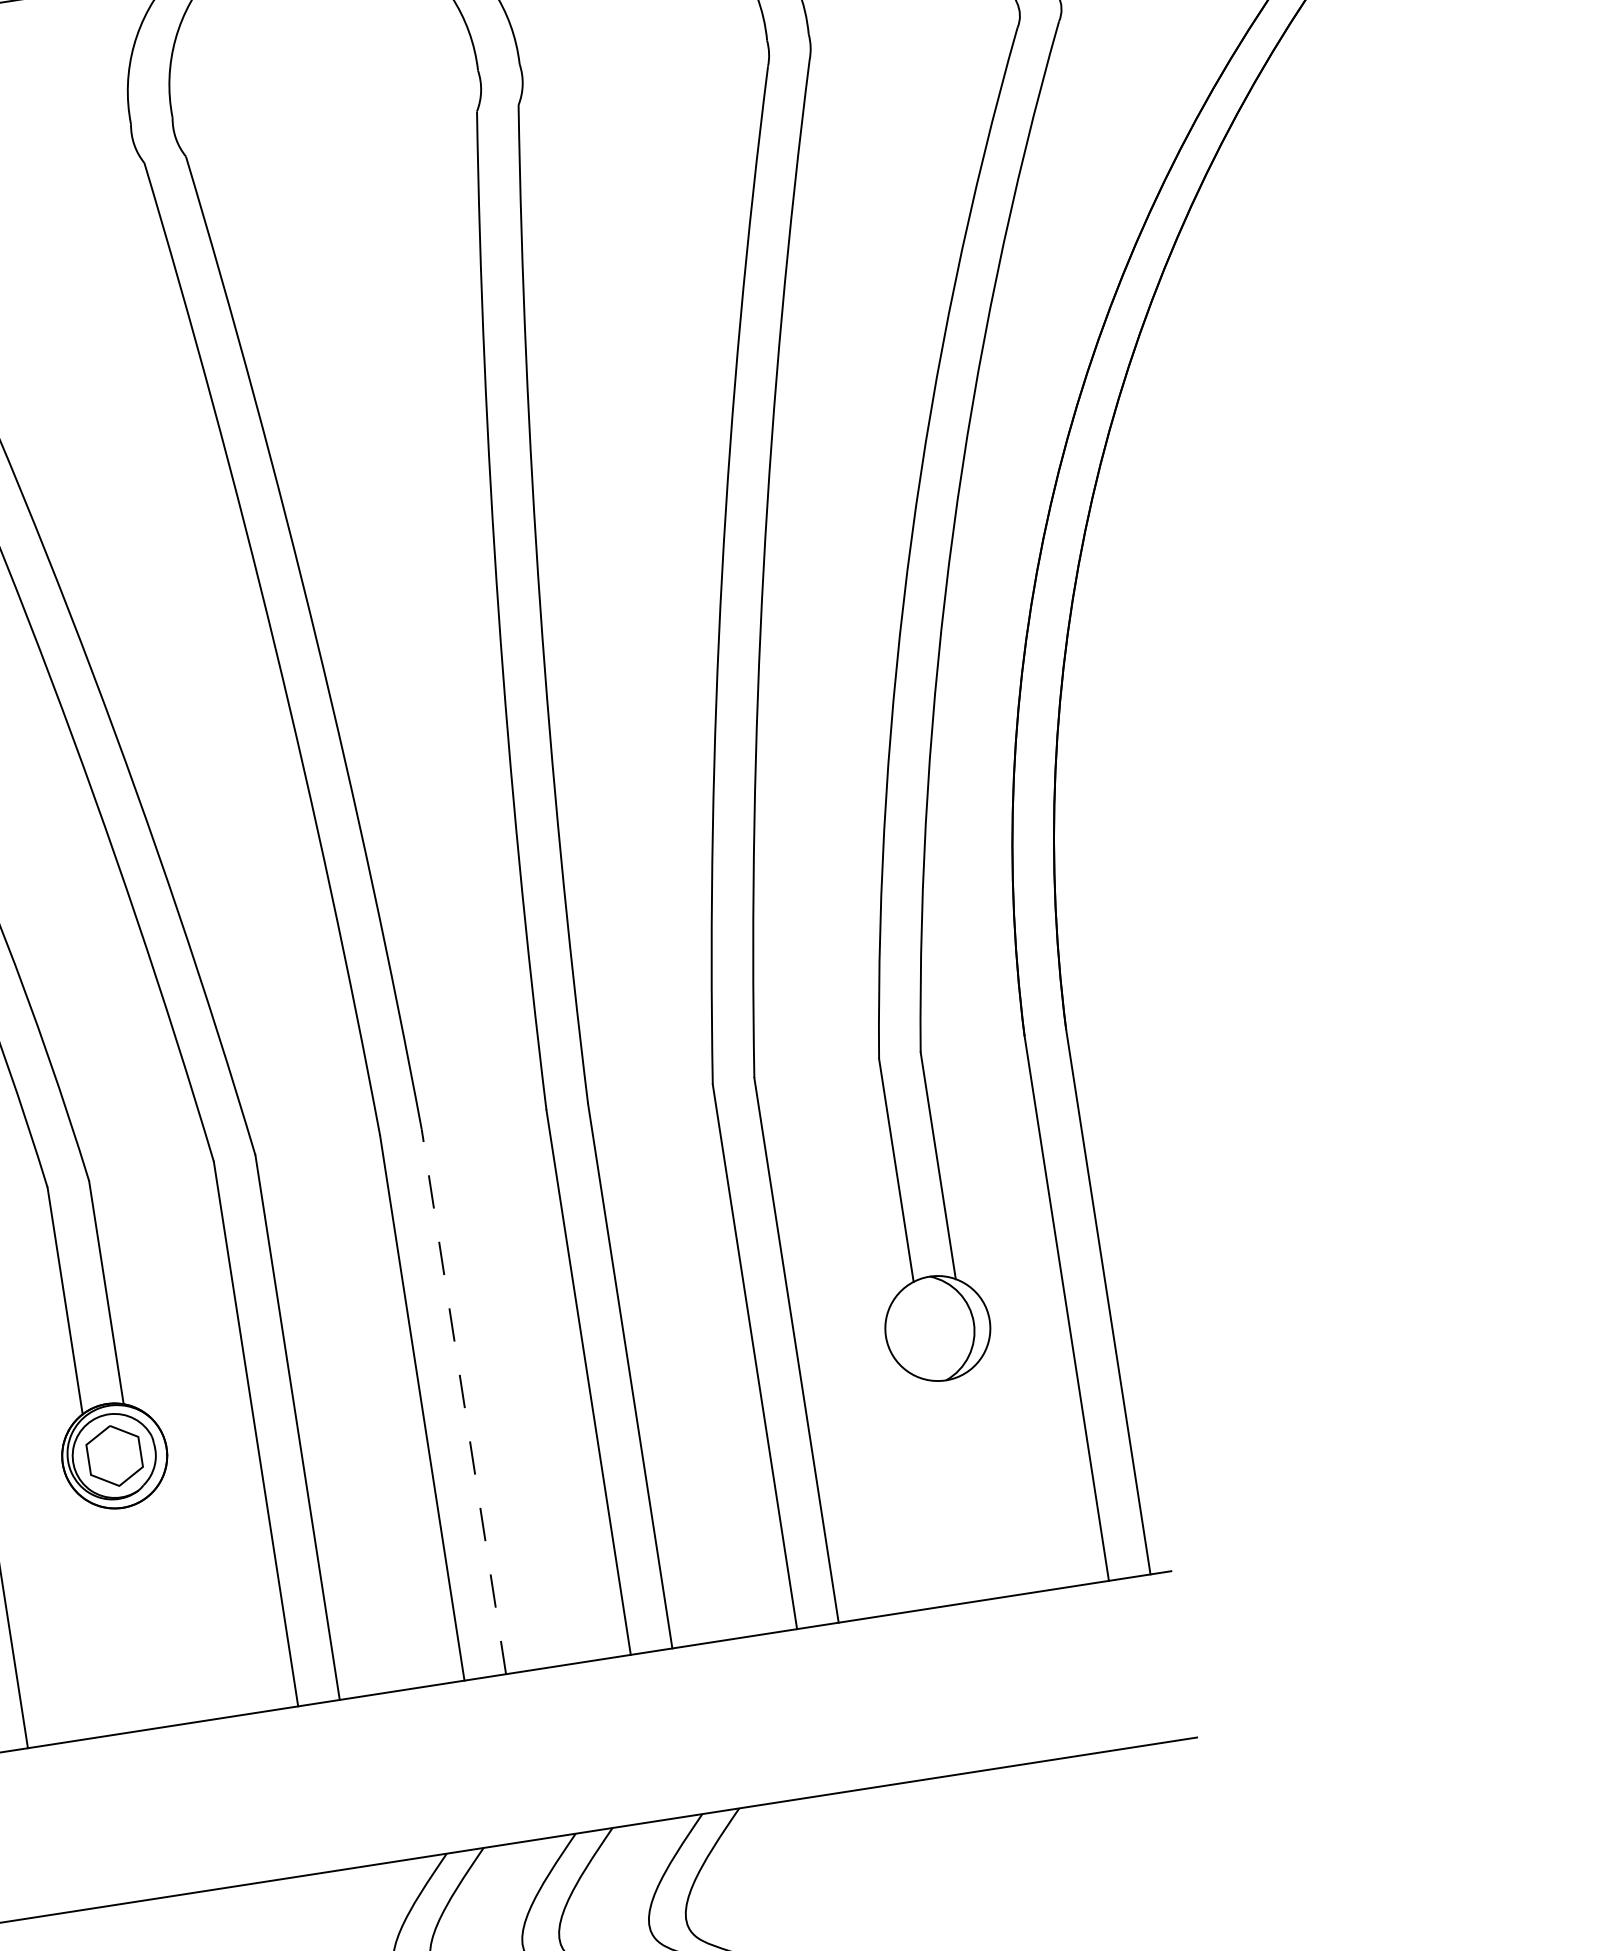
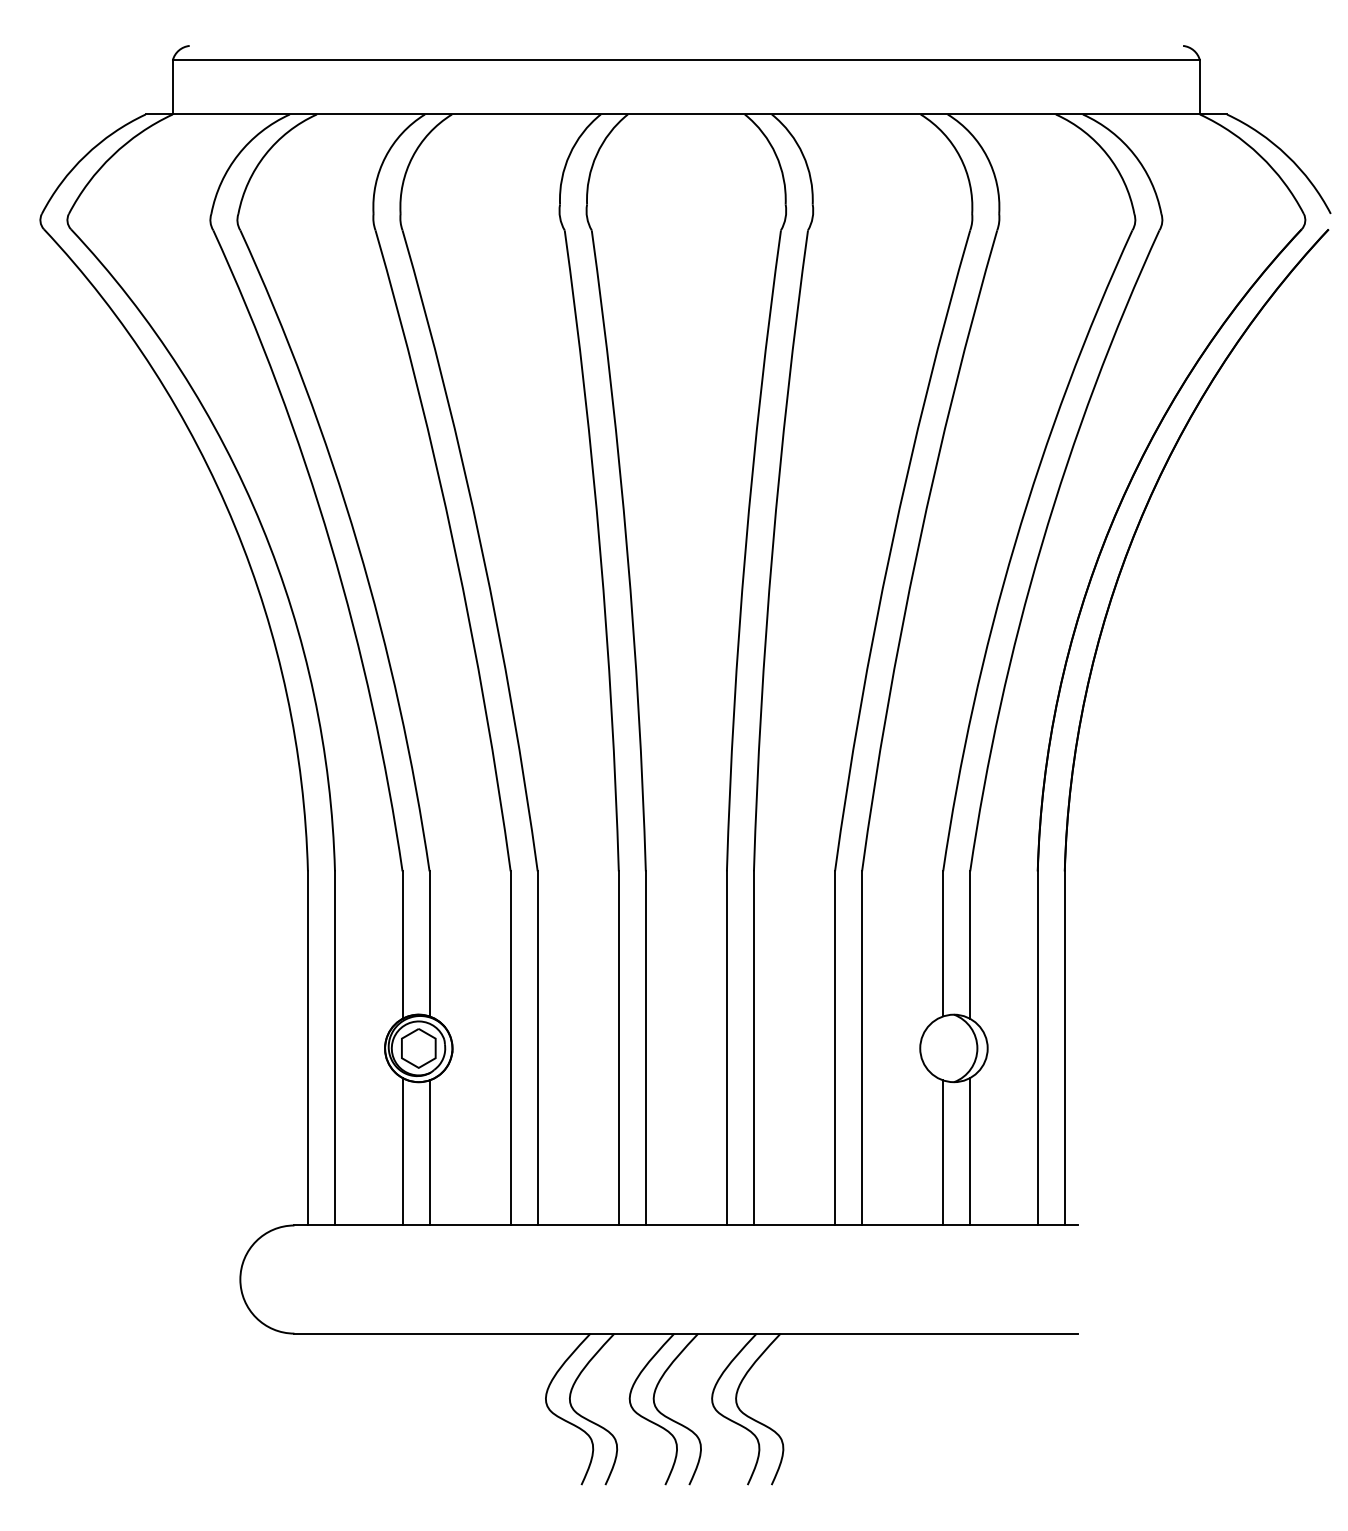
line: (463, 1400) -> (645, 1047), dashed -> solid
line: (987, 1483) -> (970, 1151), added
line: (946, 1491) -> (943, 1152), added
line: (155, 1613) -> (429, 1152), added
line: (114, 1618) -> (402, 1151), added

